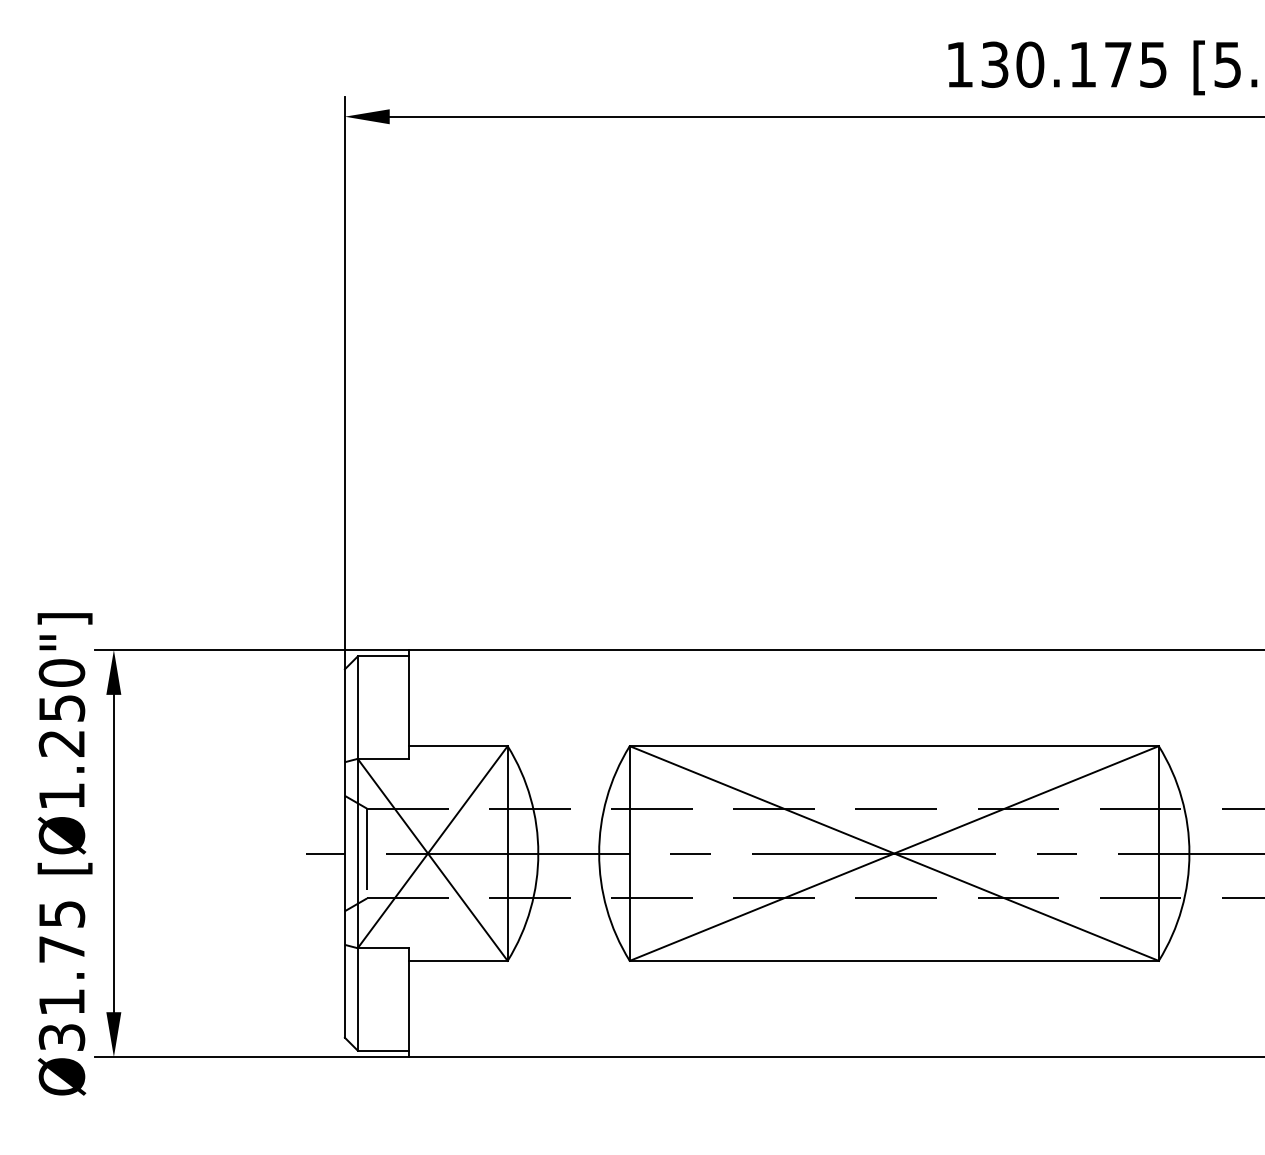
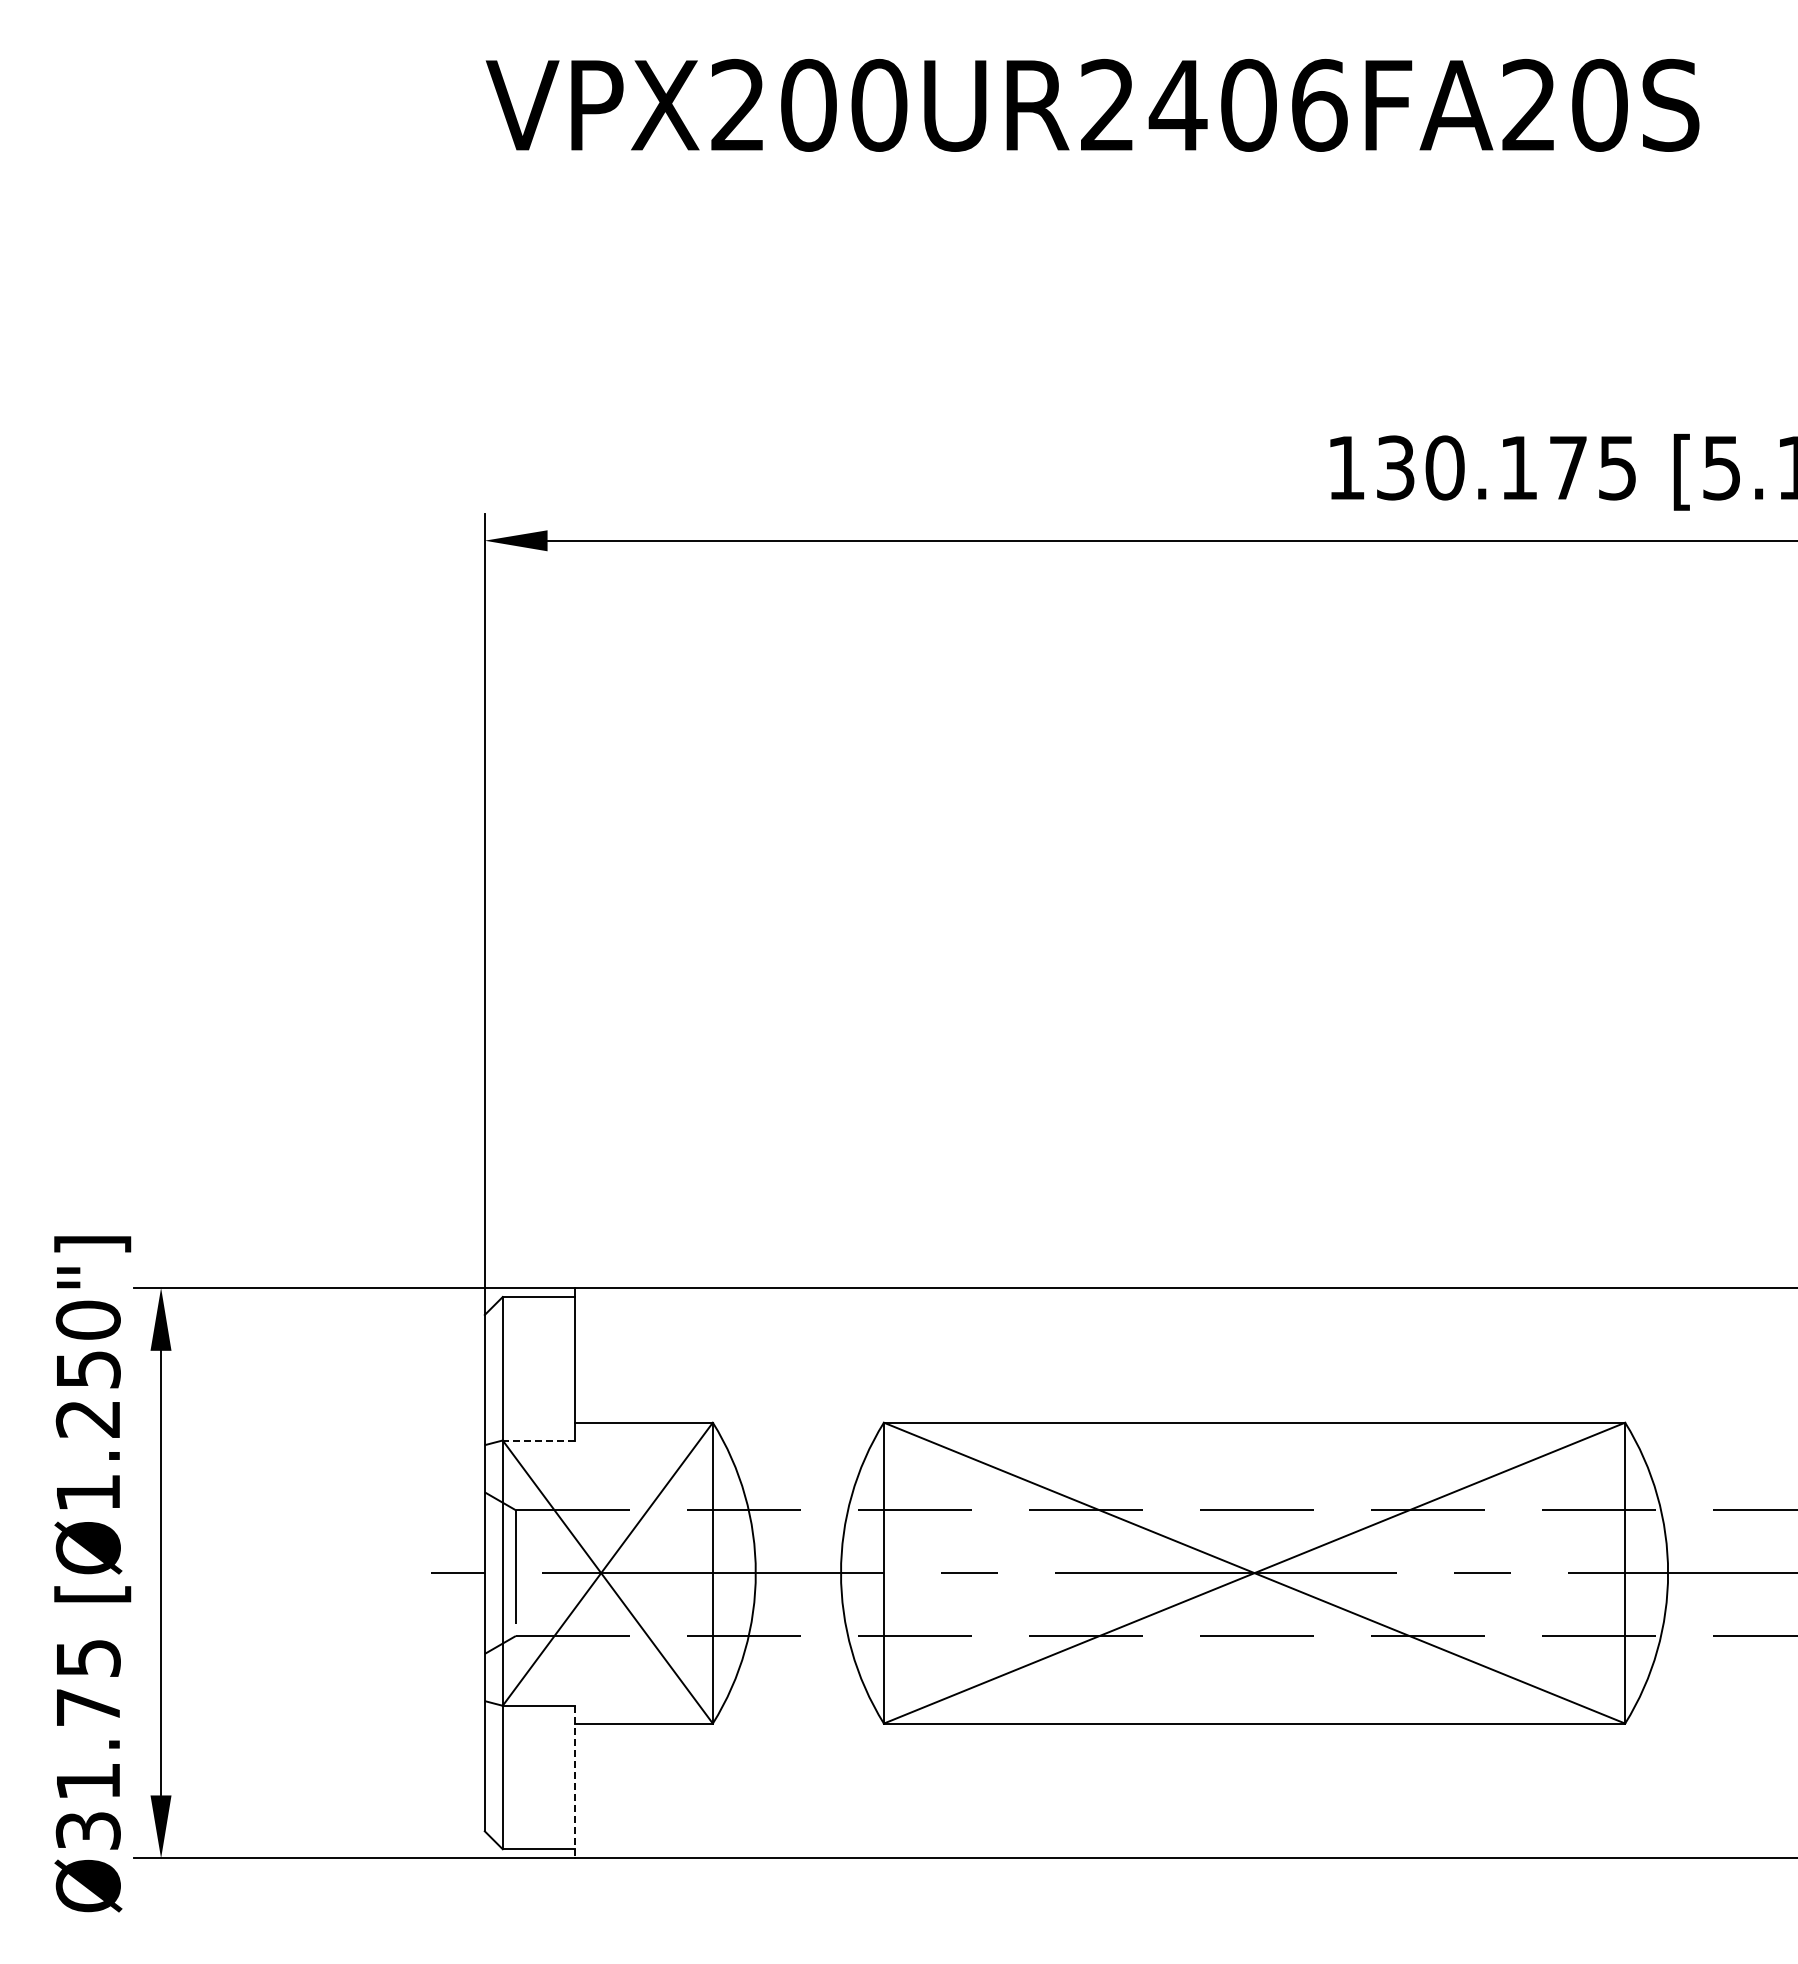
line: (383, 758) -> (538, 1440), solid -> dashed
line: (408, 1002) -> (574, 1782), solid -> dashed

